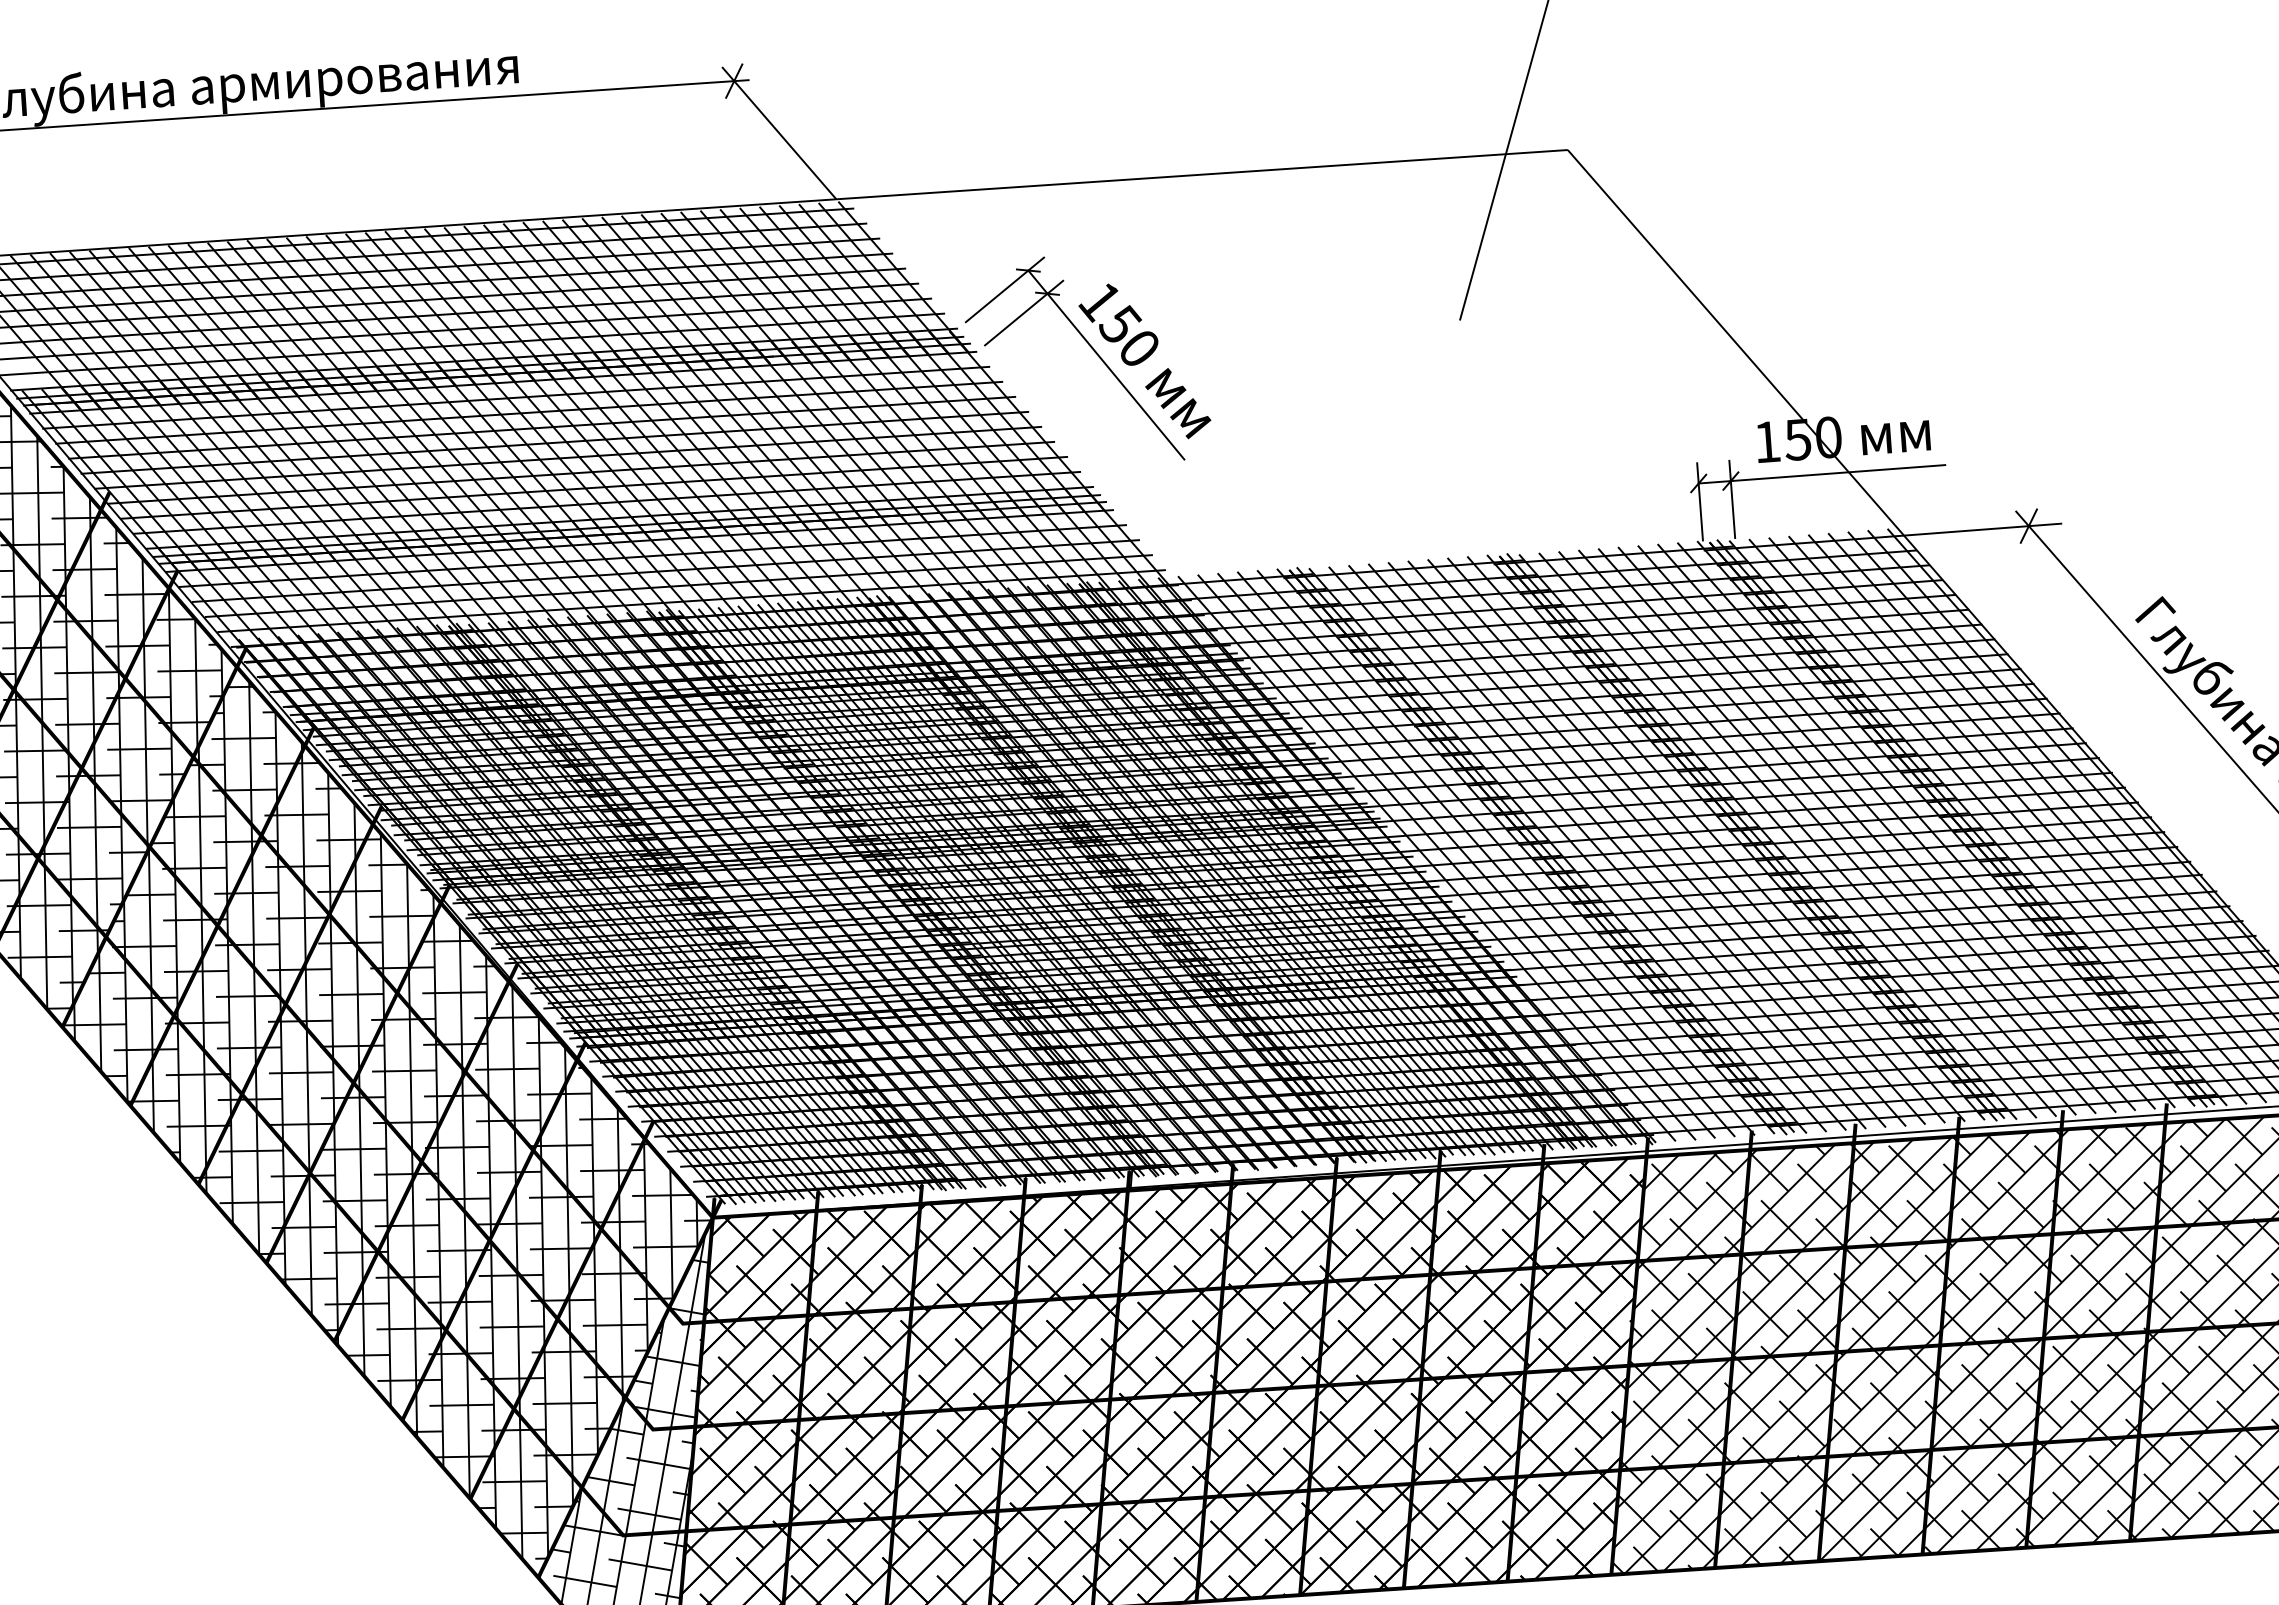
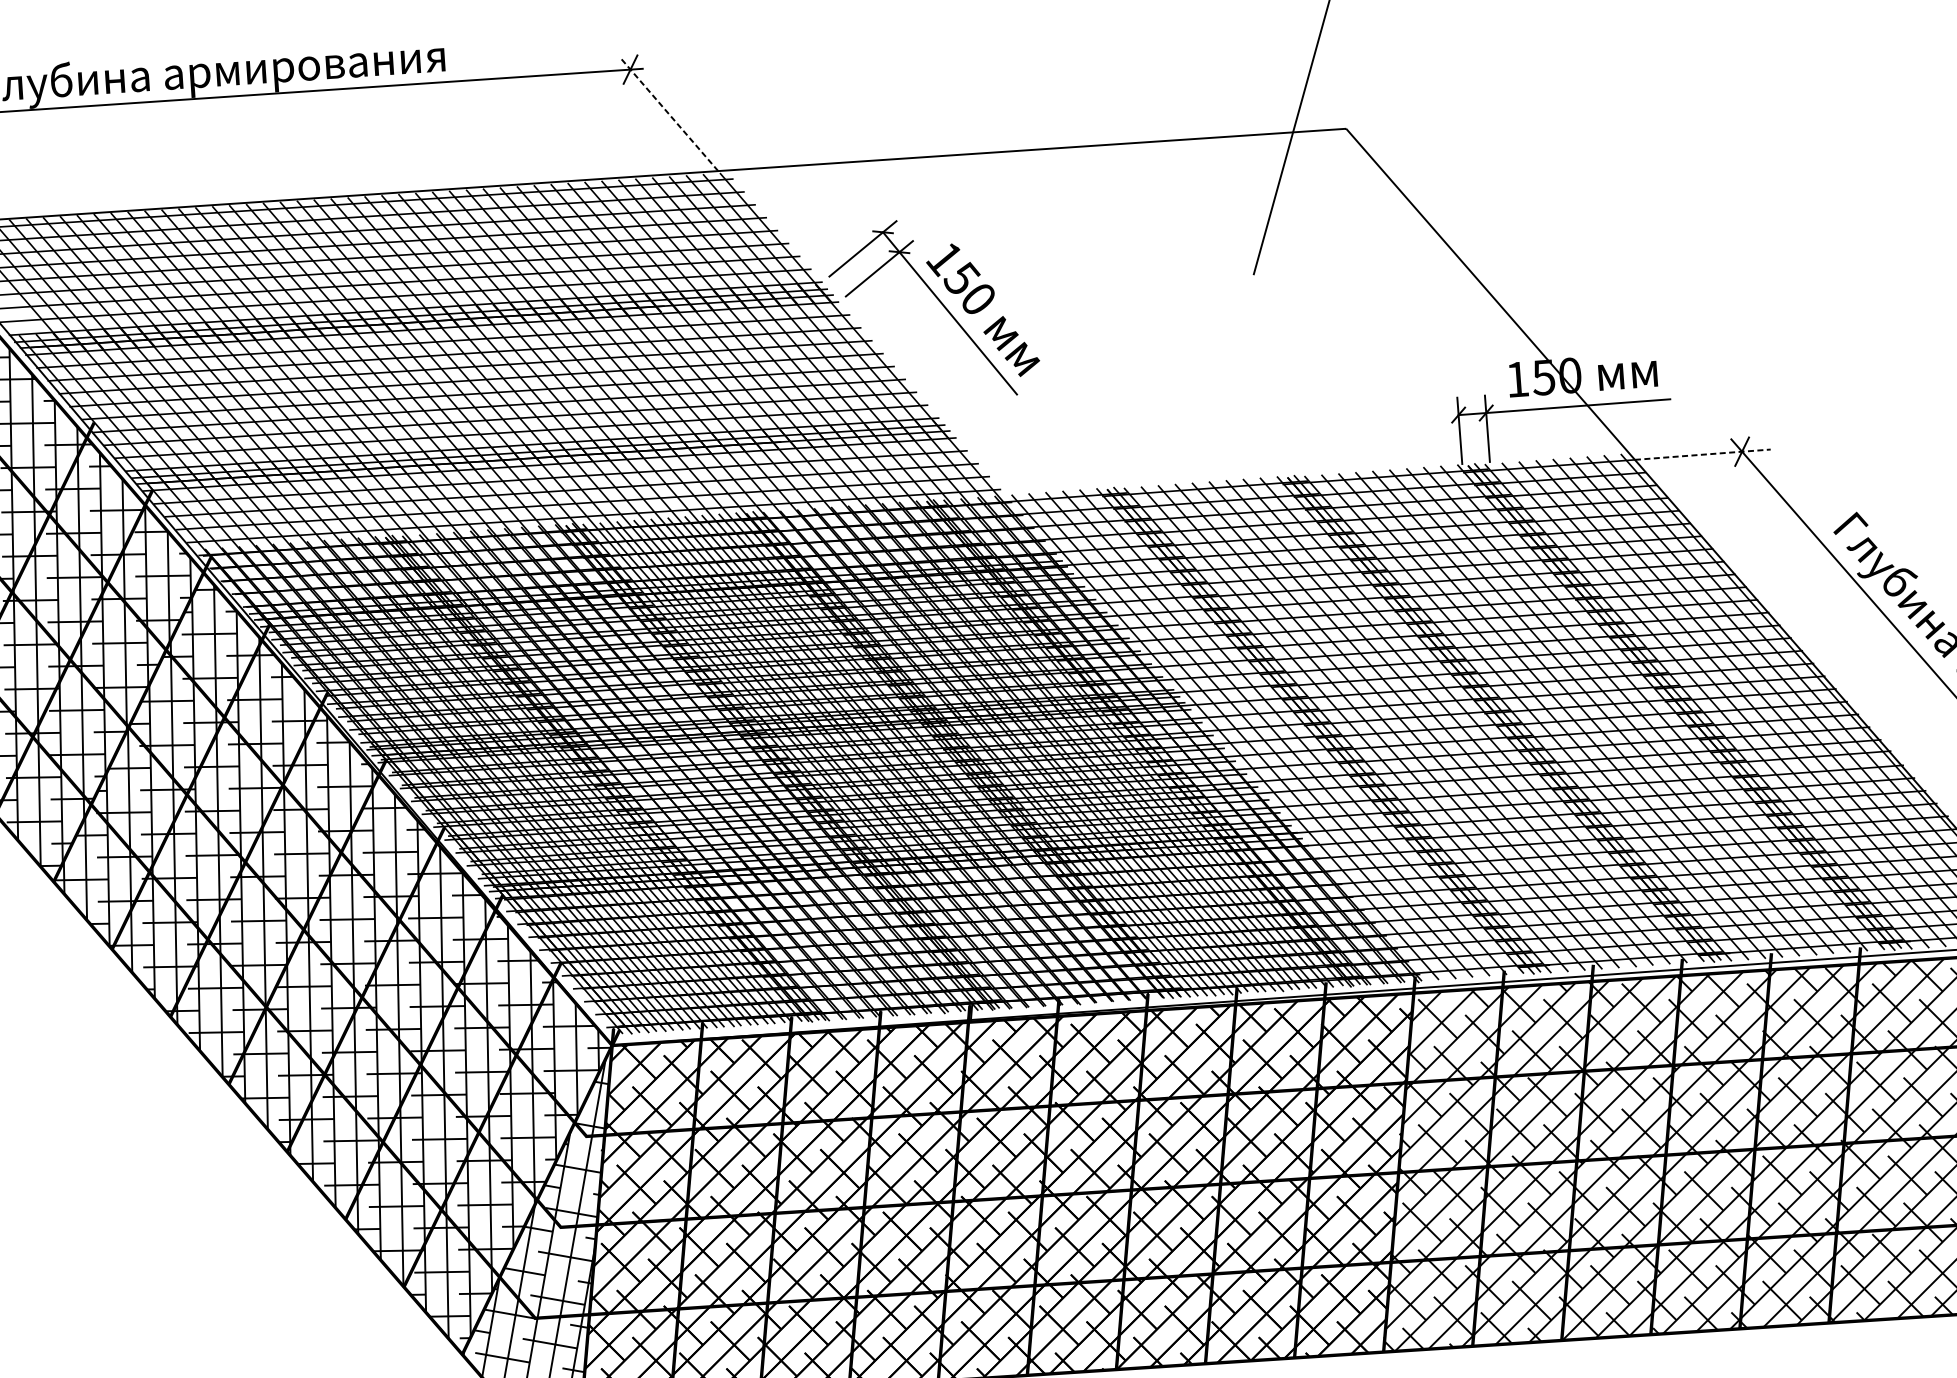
line: (778, 132) -> (668, 113), solid -> dashed
line: (1983, 529) -> (1703, 454), solid -> dashed

